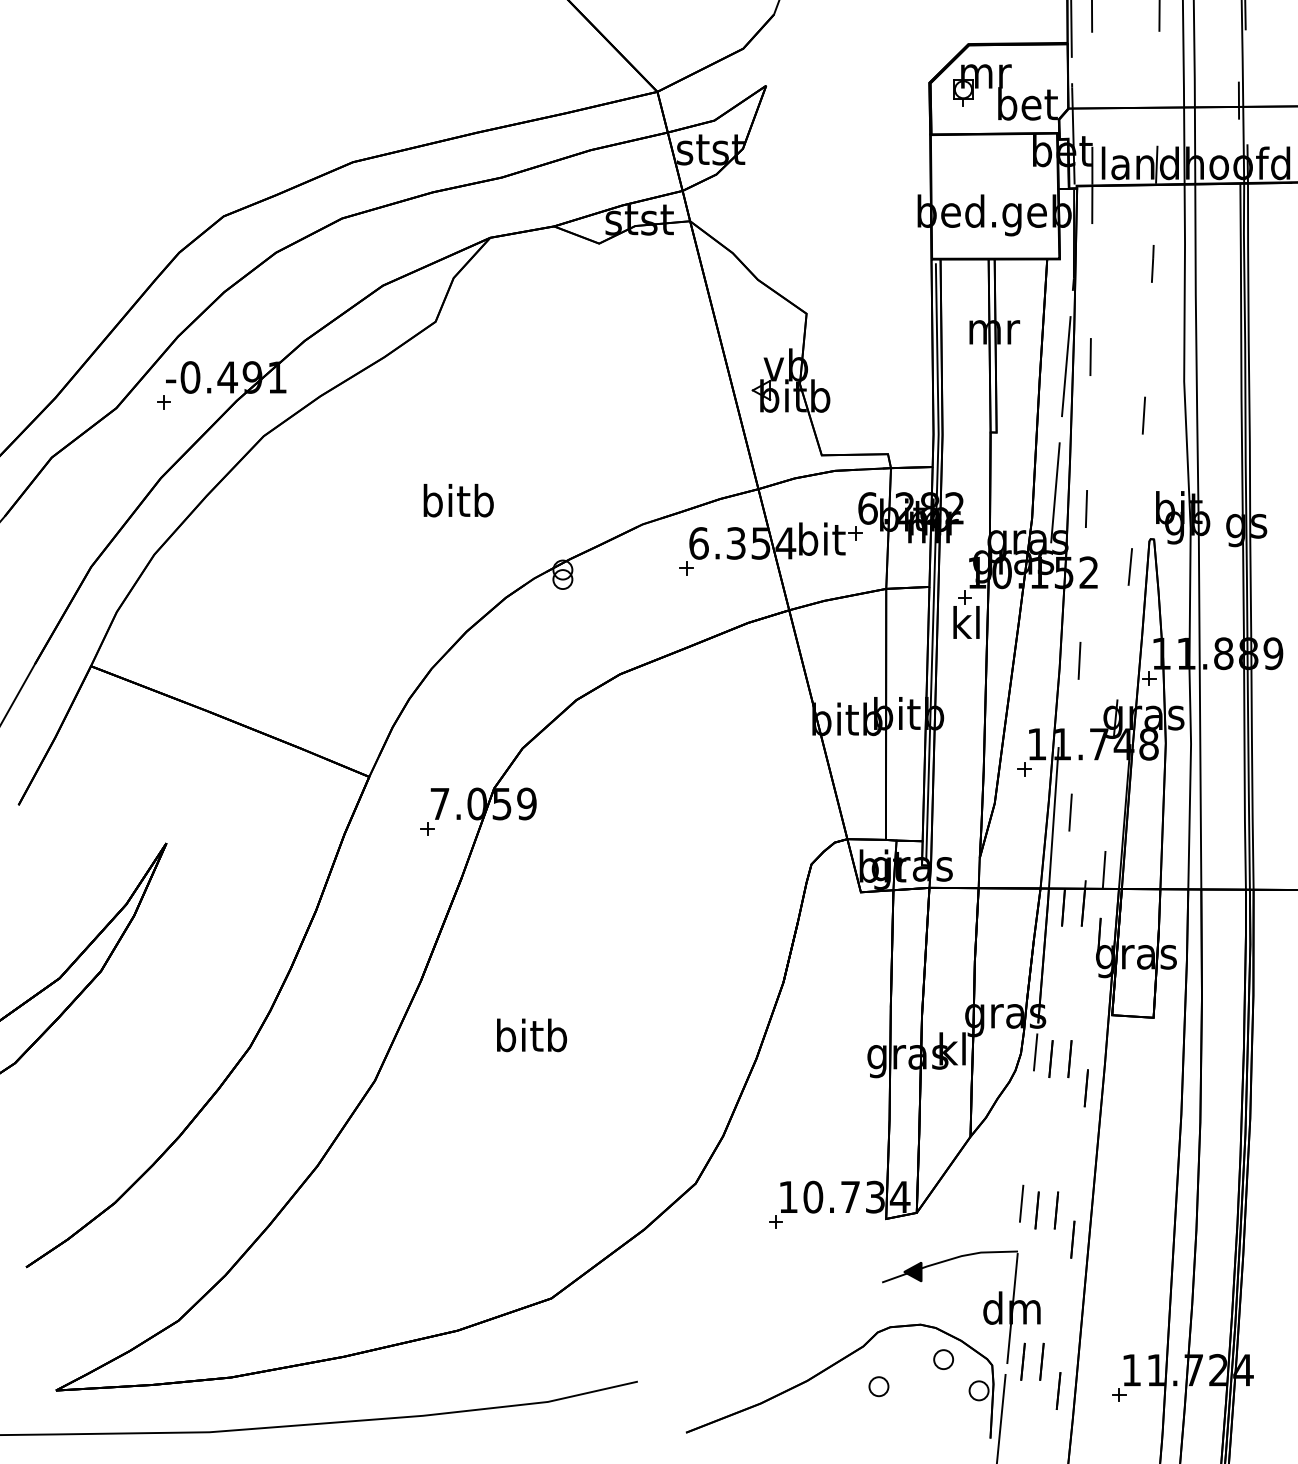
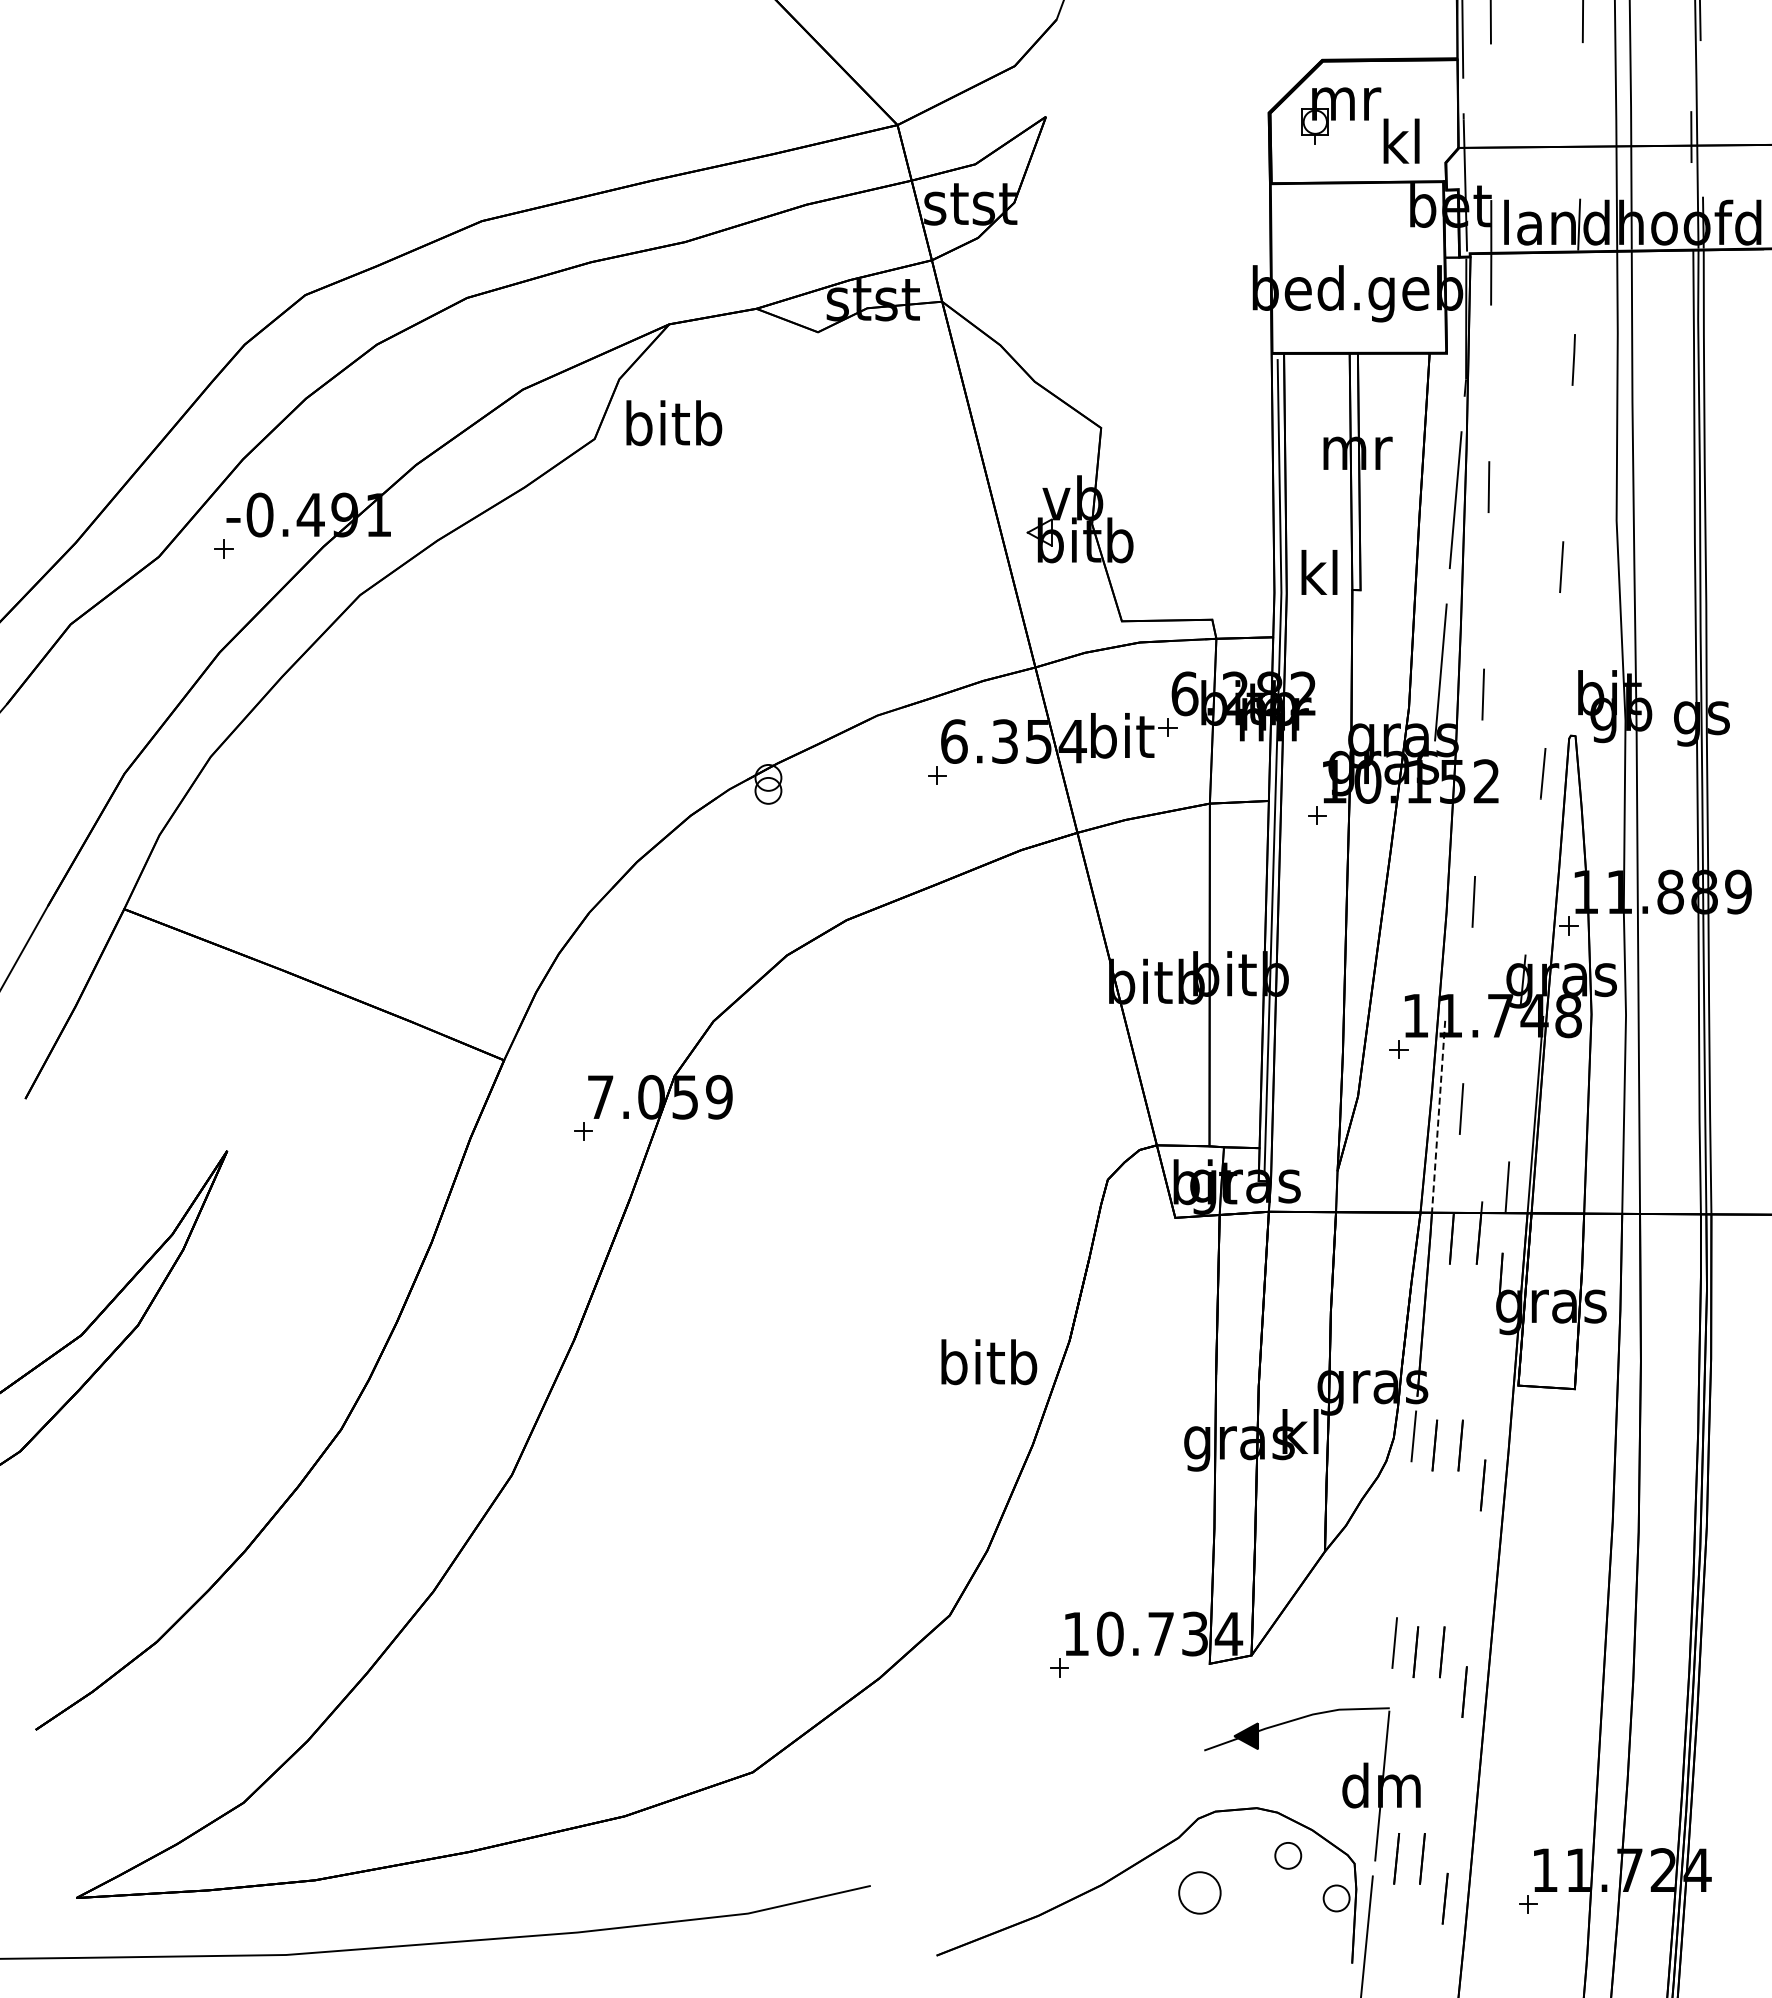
text: (1028, 103) -> (1403, 141), bet -> kl
text: (458, 500) -> (674, 423), moved
text: (966, 622) -> (1319, 572), moved
line: (1053, 818) -> (1438, 1117), solid -> dashed
text: (532, 1035) -> (989, 1362), moved
part: (878, 1386) -> (1199, 1892), size x1.6

